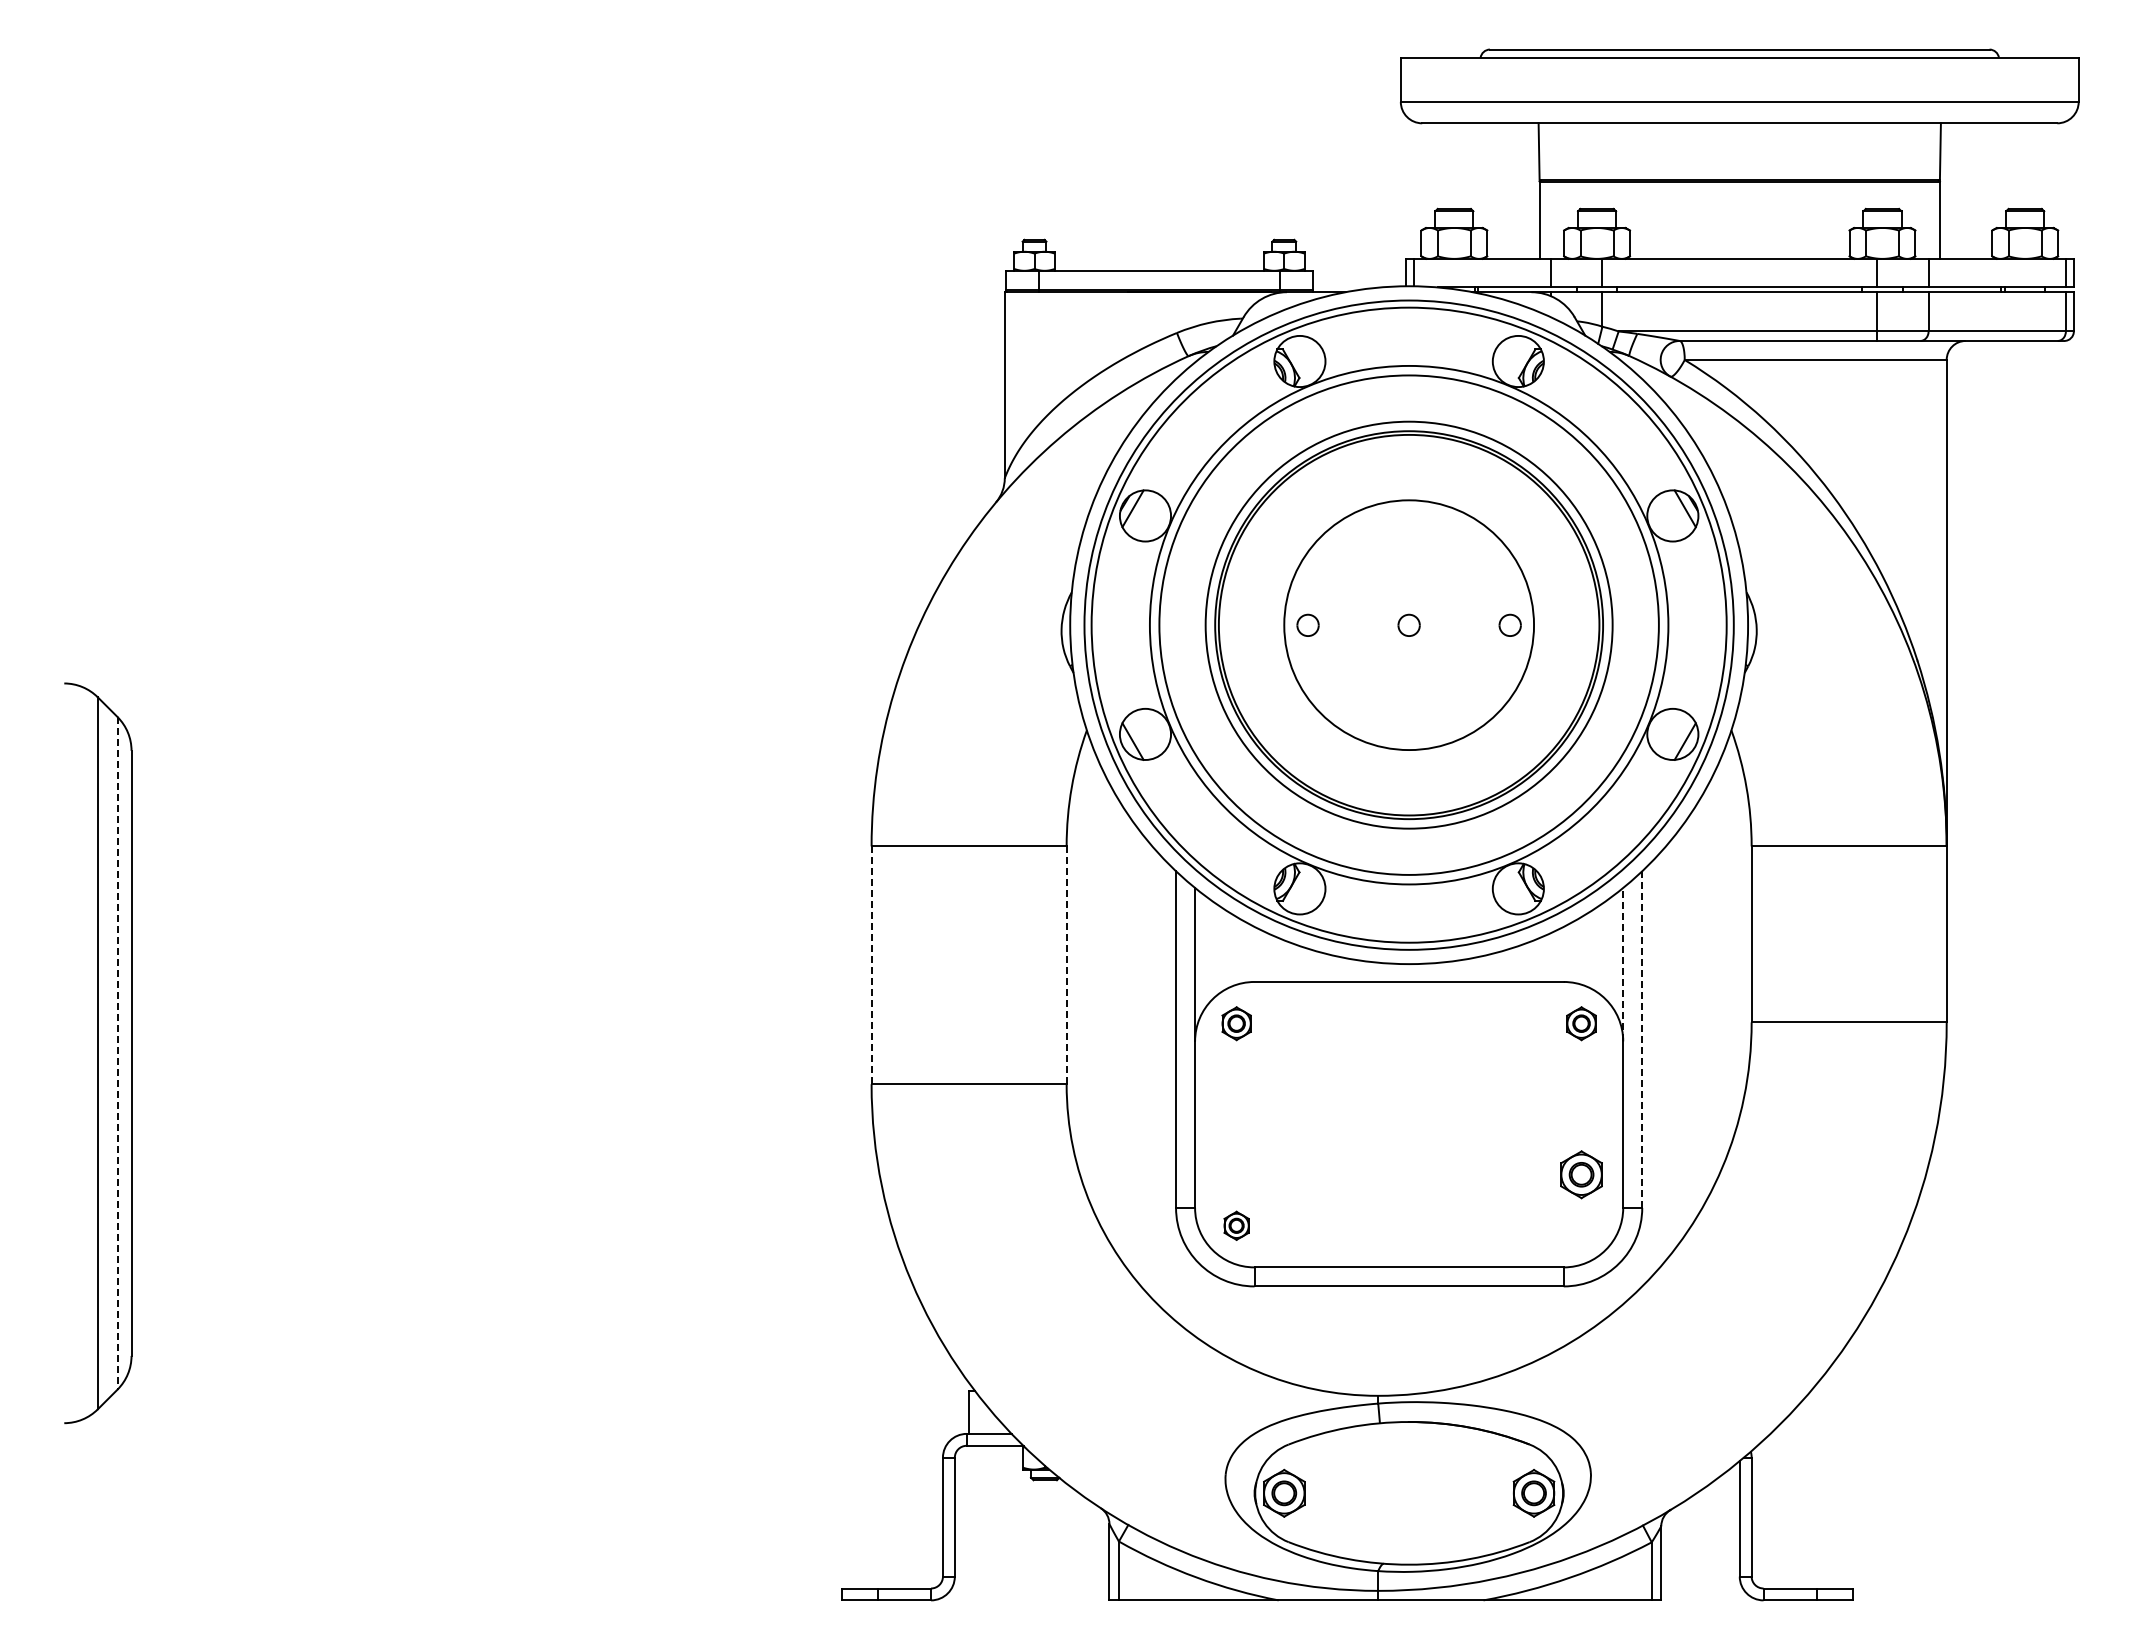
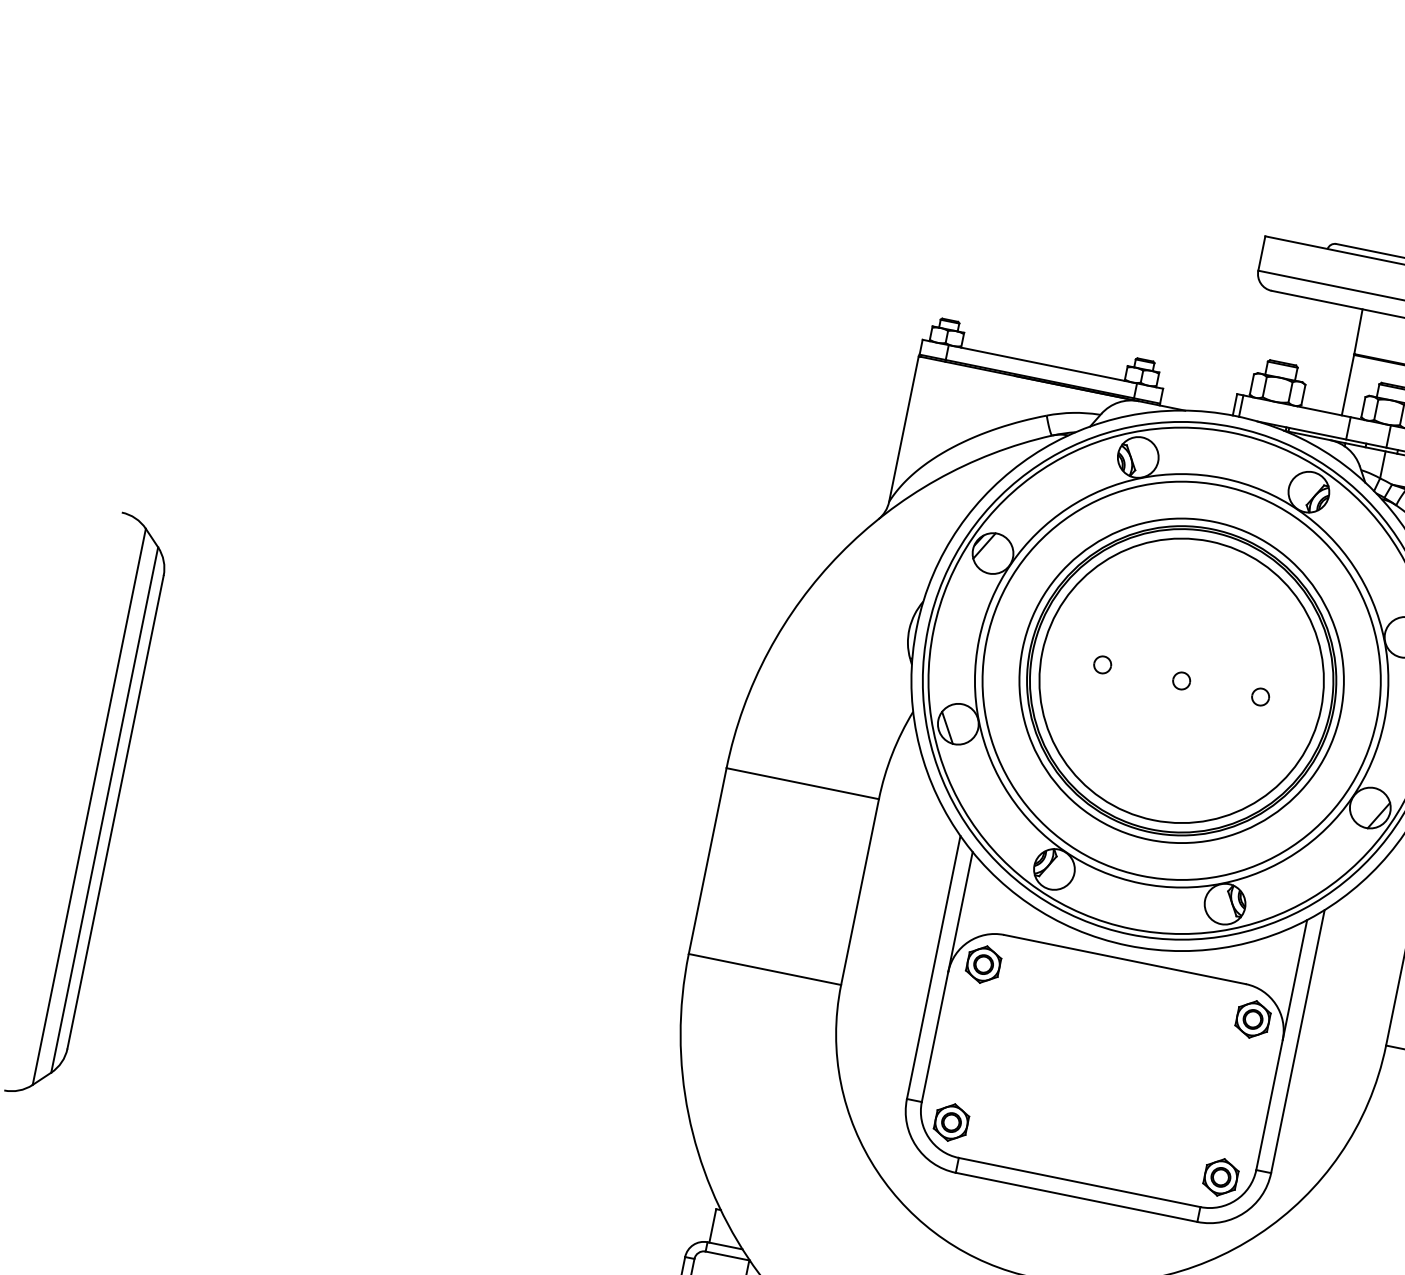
circle: (1408, 624) -> (1181, 680), size x1.43
line: (1623, 964) -> (1295, 979), dashed -> solid
line: (871, 965) -> (707, 861), dashed -> solid
line: (1066, 965) -> (859, 892), dashed -> solid
part: (1236, 1023) -> (983, 964), size x1.43
part: (1581, 1023) -> (1253, 1019), size x1.43
line: (1642, 1039) -> (1298, 1041), dashed -> solid
line: (117, 1053) -> (104, 810), dashed -> solid
part: (1581, 1174) -> (1220, 1177), moved
part: (1236, 1225) -> (951, 1122), size x1.67

